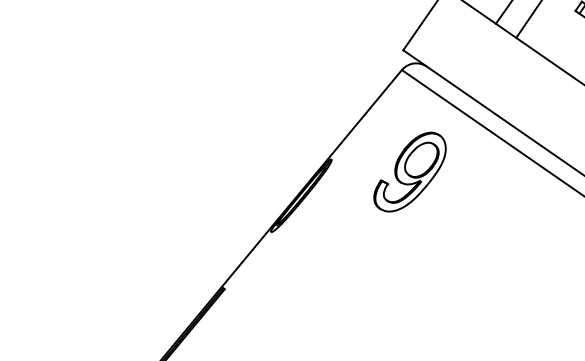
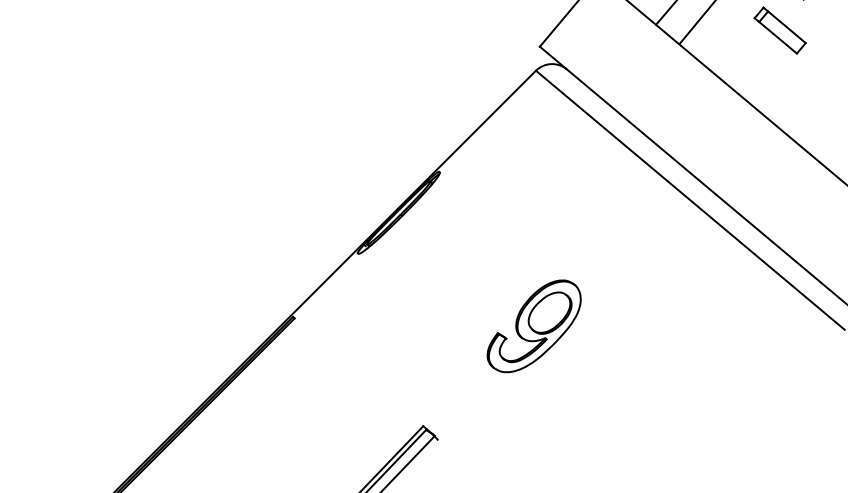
part: (409, 172) -> (533, 326), moved

